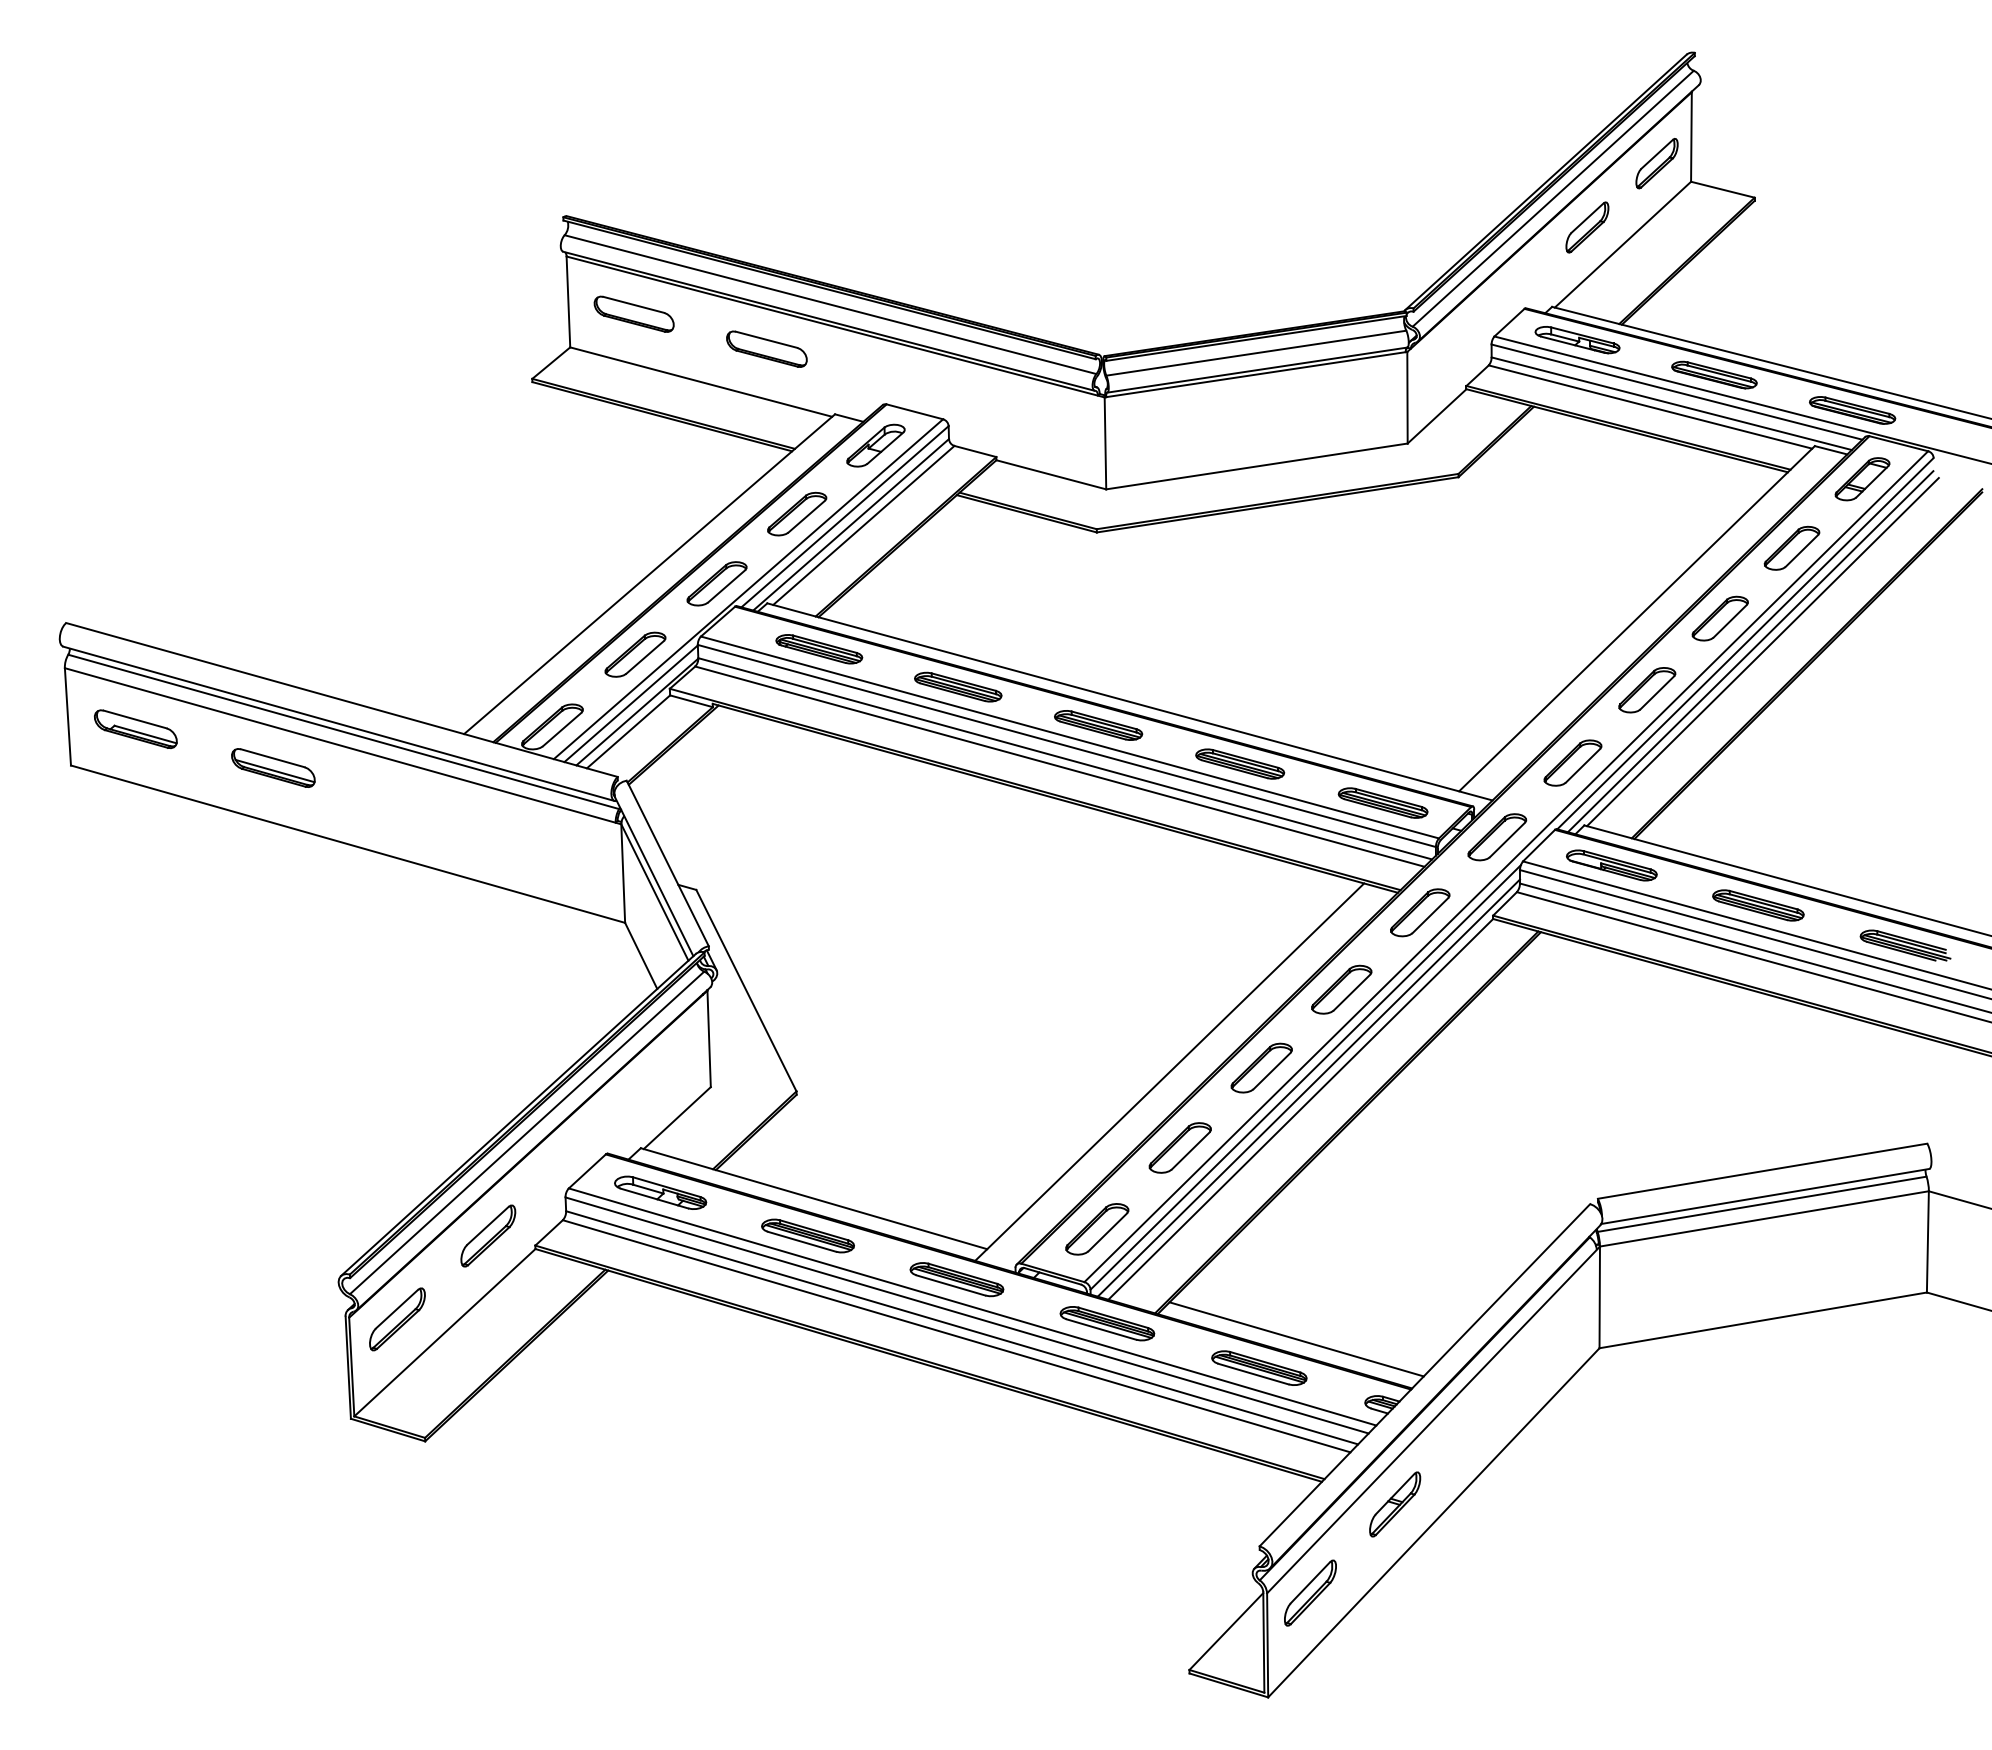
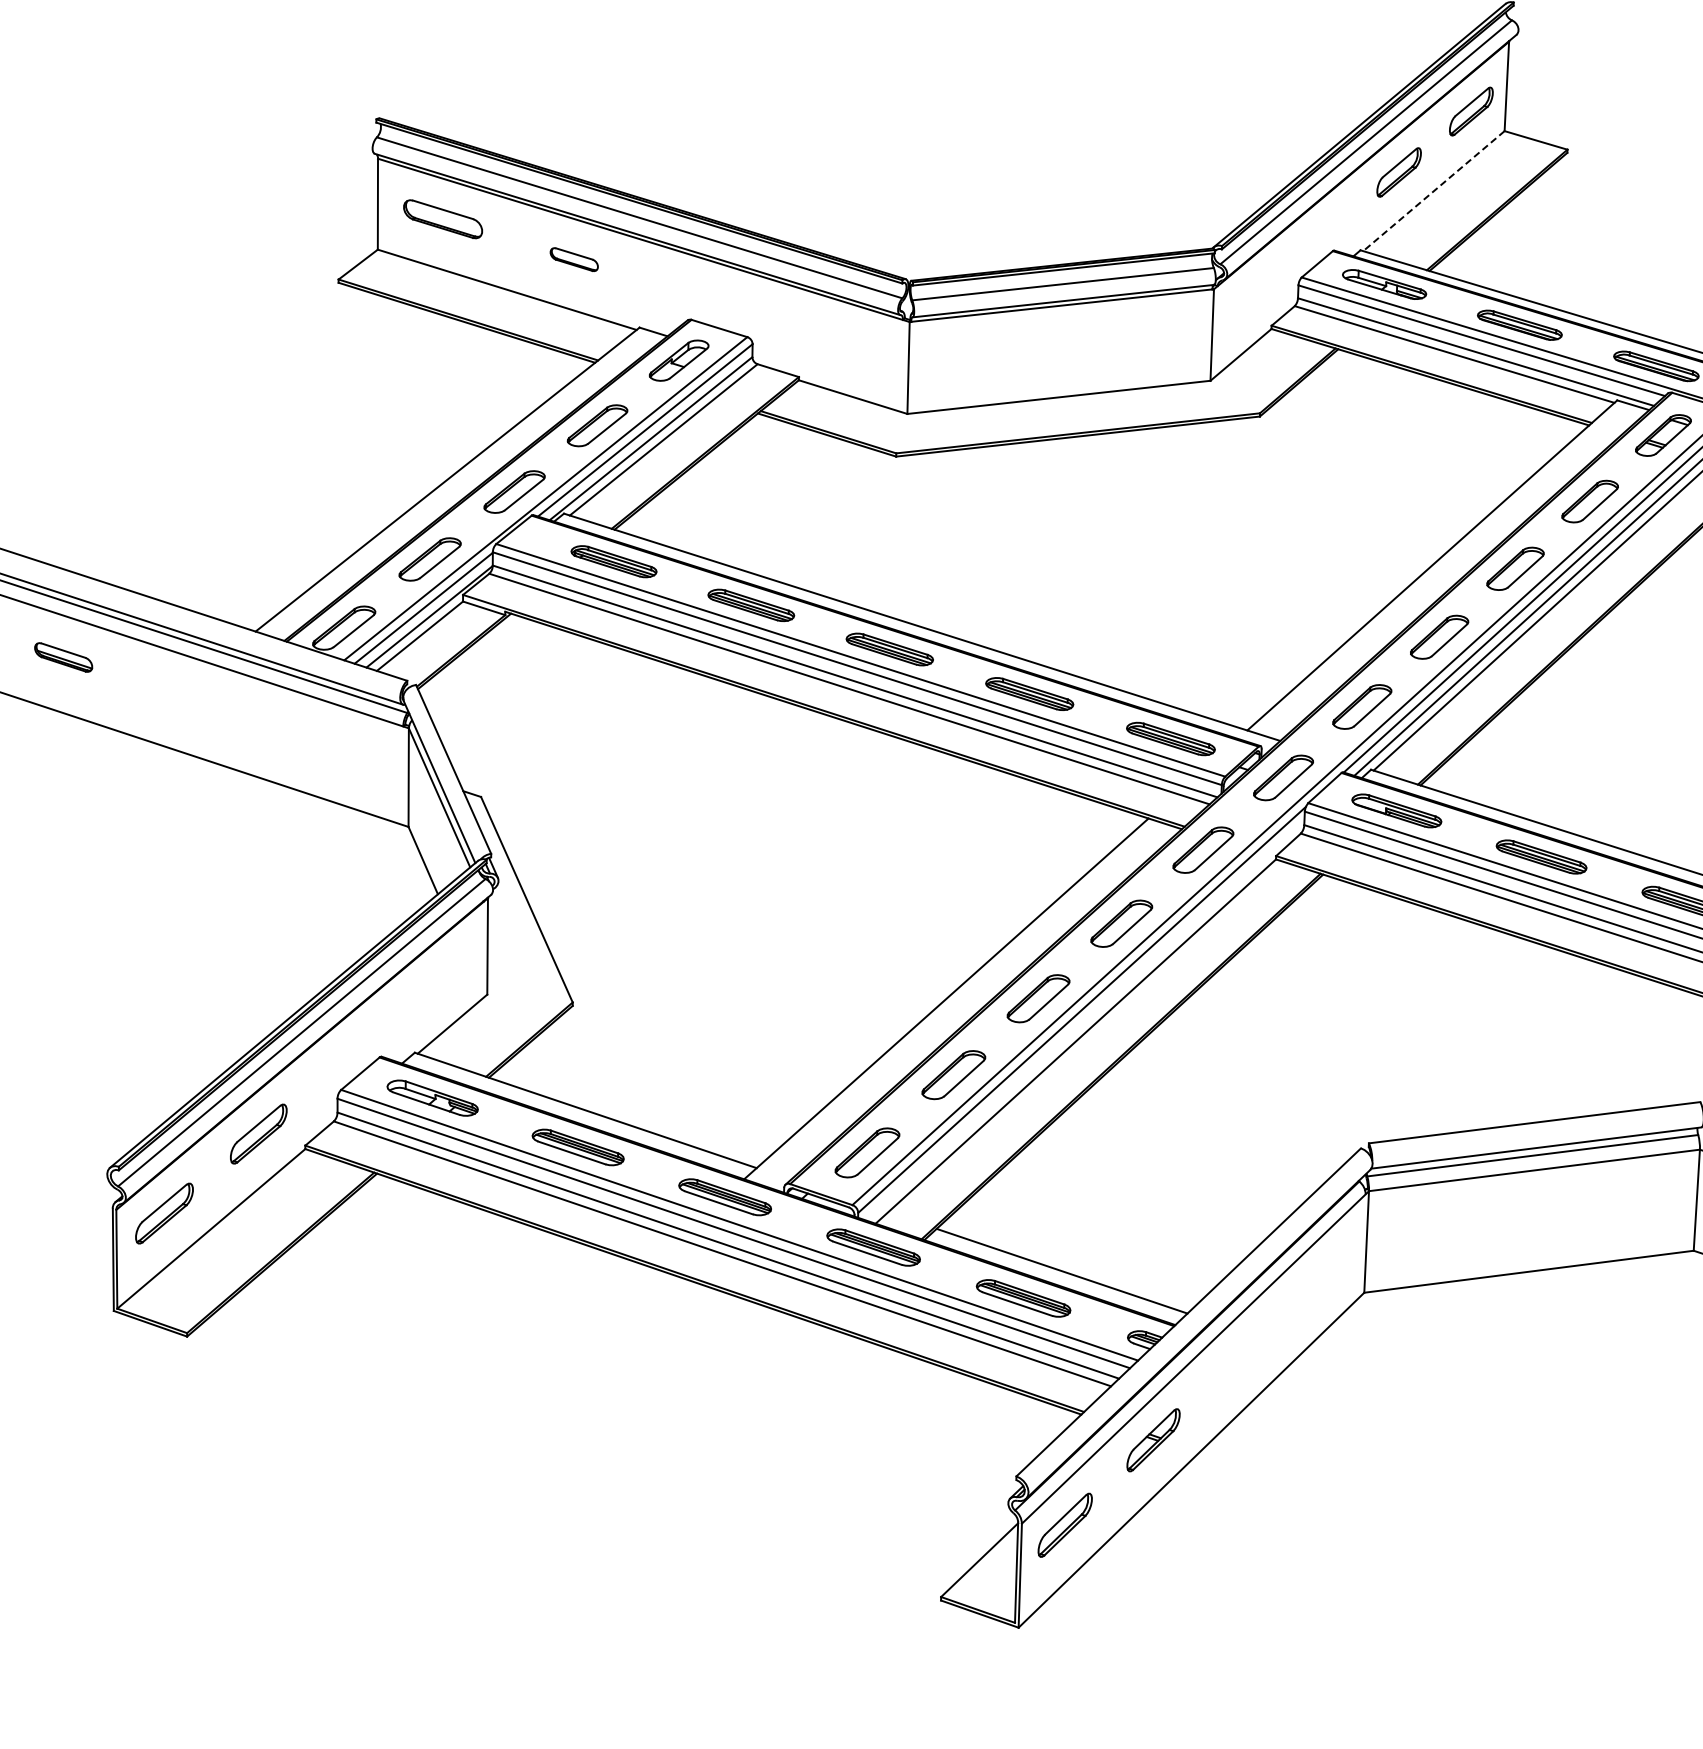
line: (1622, 244) -> (1433, 190), solid -> dashed
part: (766, 348) -> (573, 258), size x0.6
part: (273, 767) -> (63, 656), size x0.7
line: (1308, 1087) -> (1084, 1020), removed

